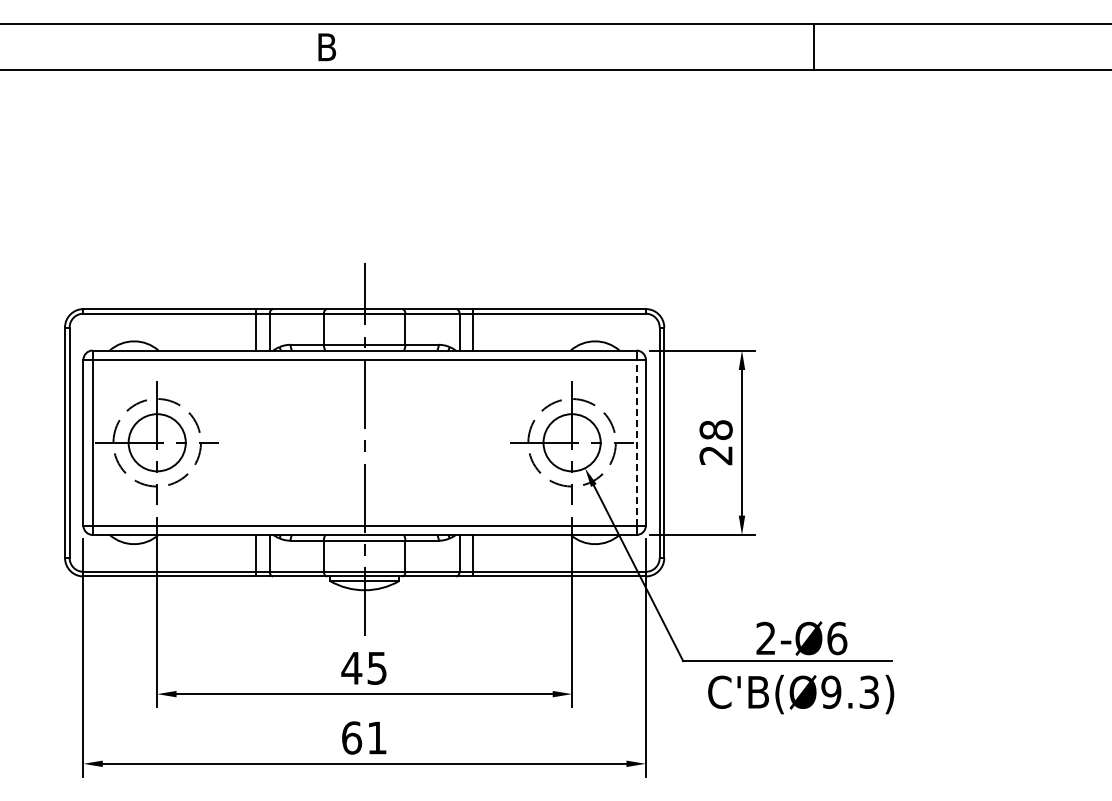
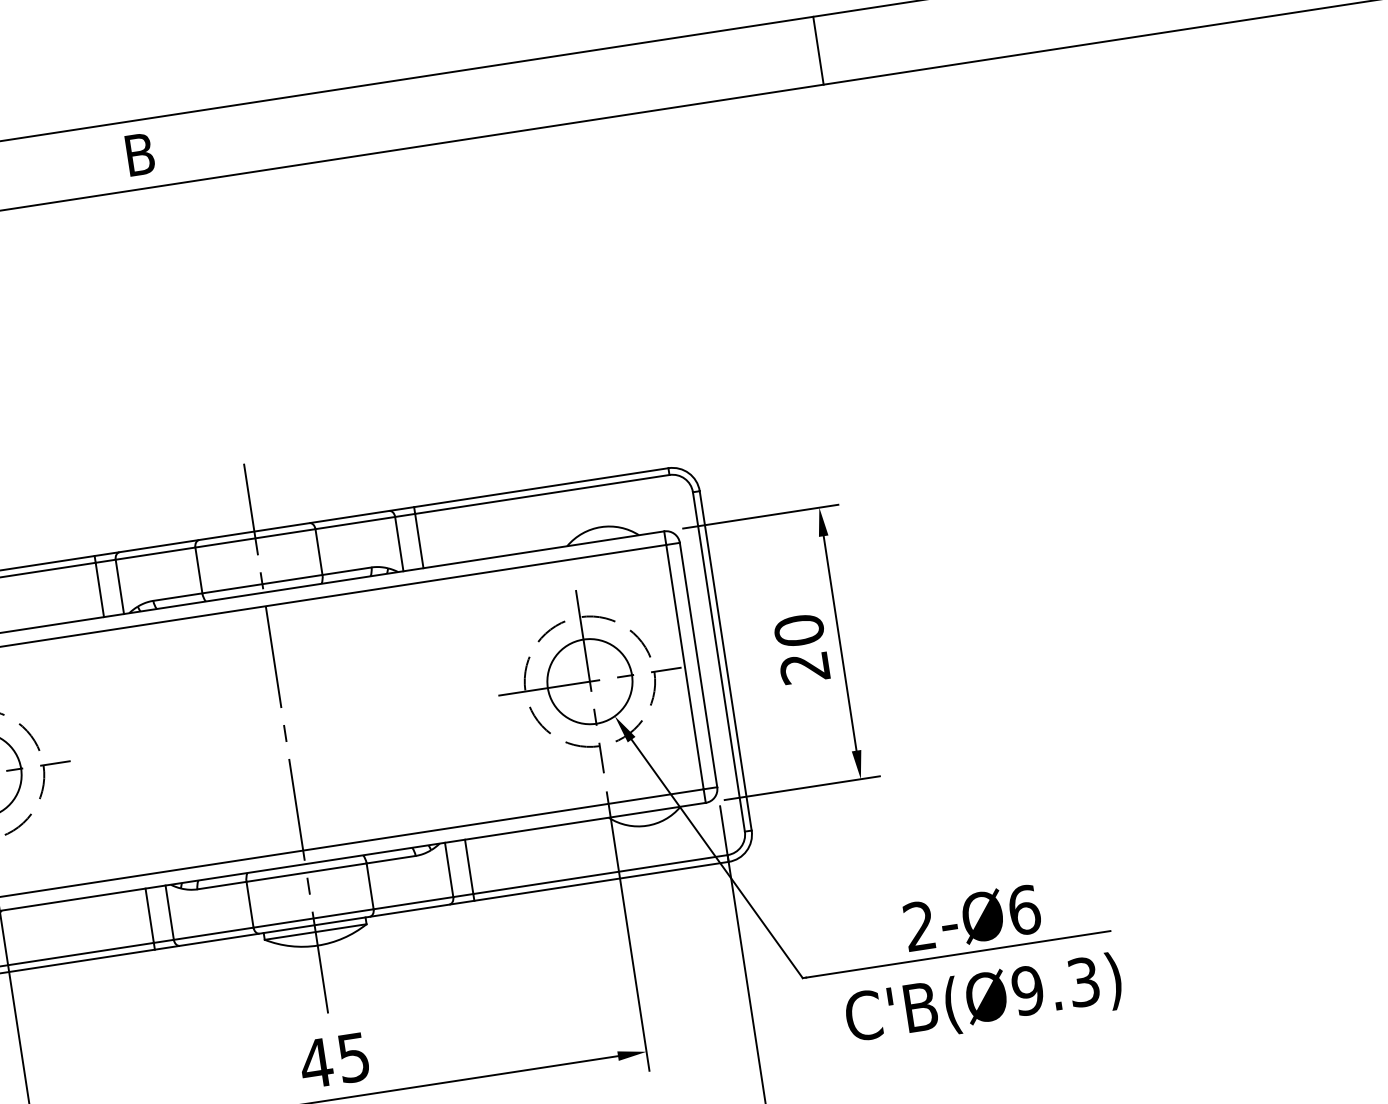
line: (813, 47) -> (818, 51), moved
text: (715, 430) -> (798, 631), 28 -> 20
line: (636, 442) -> (684, 666), dashed -> solid

